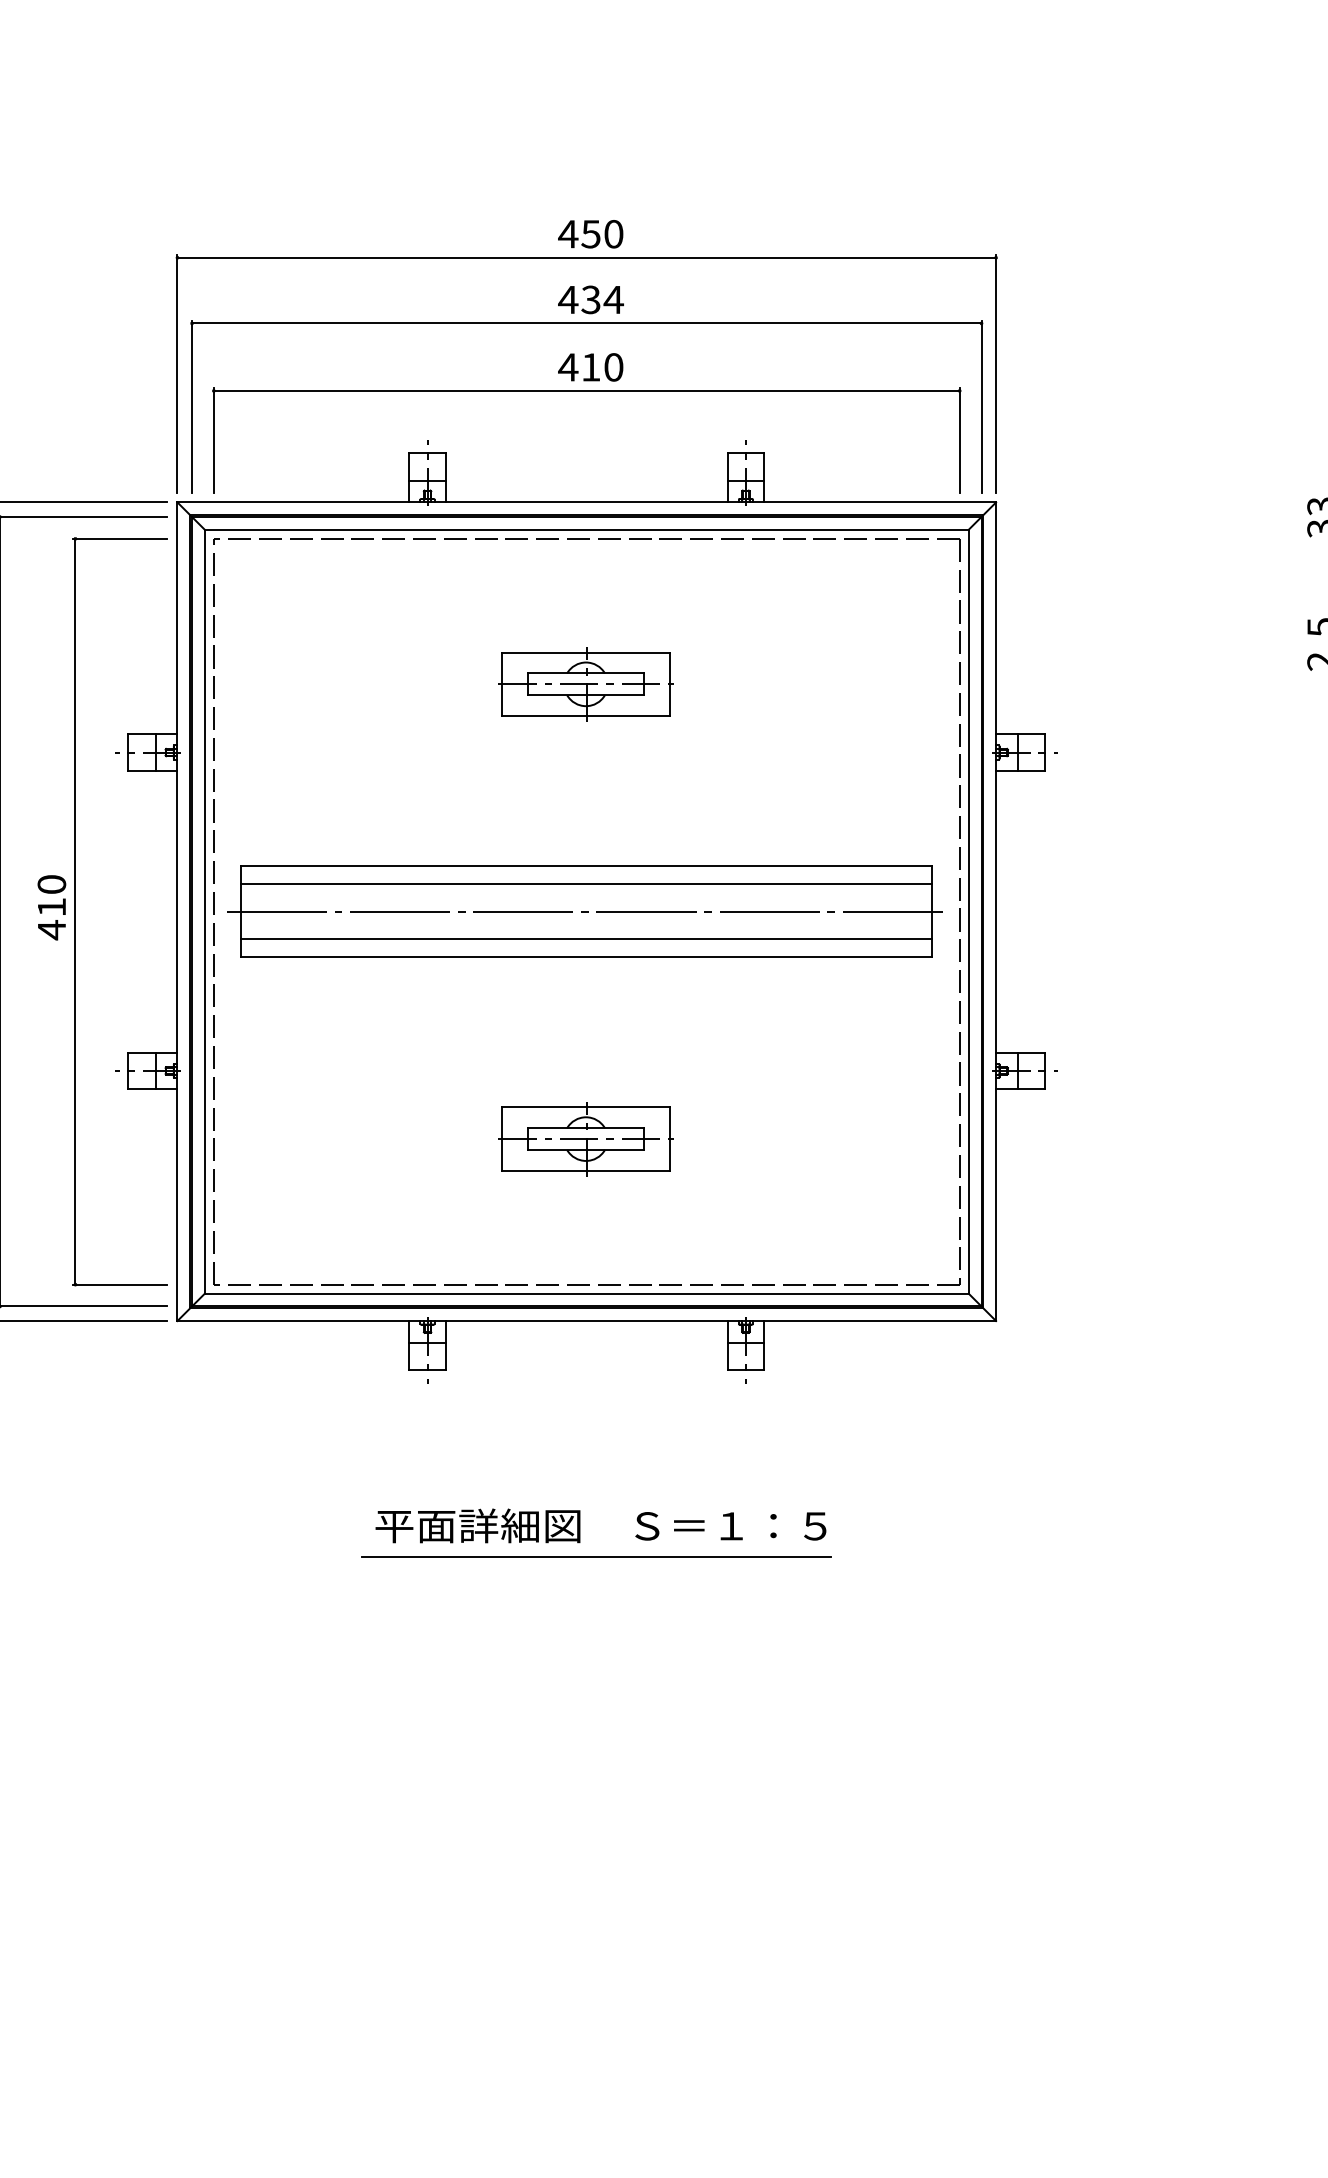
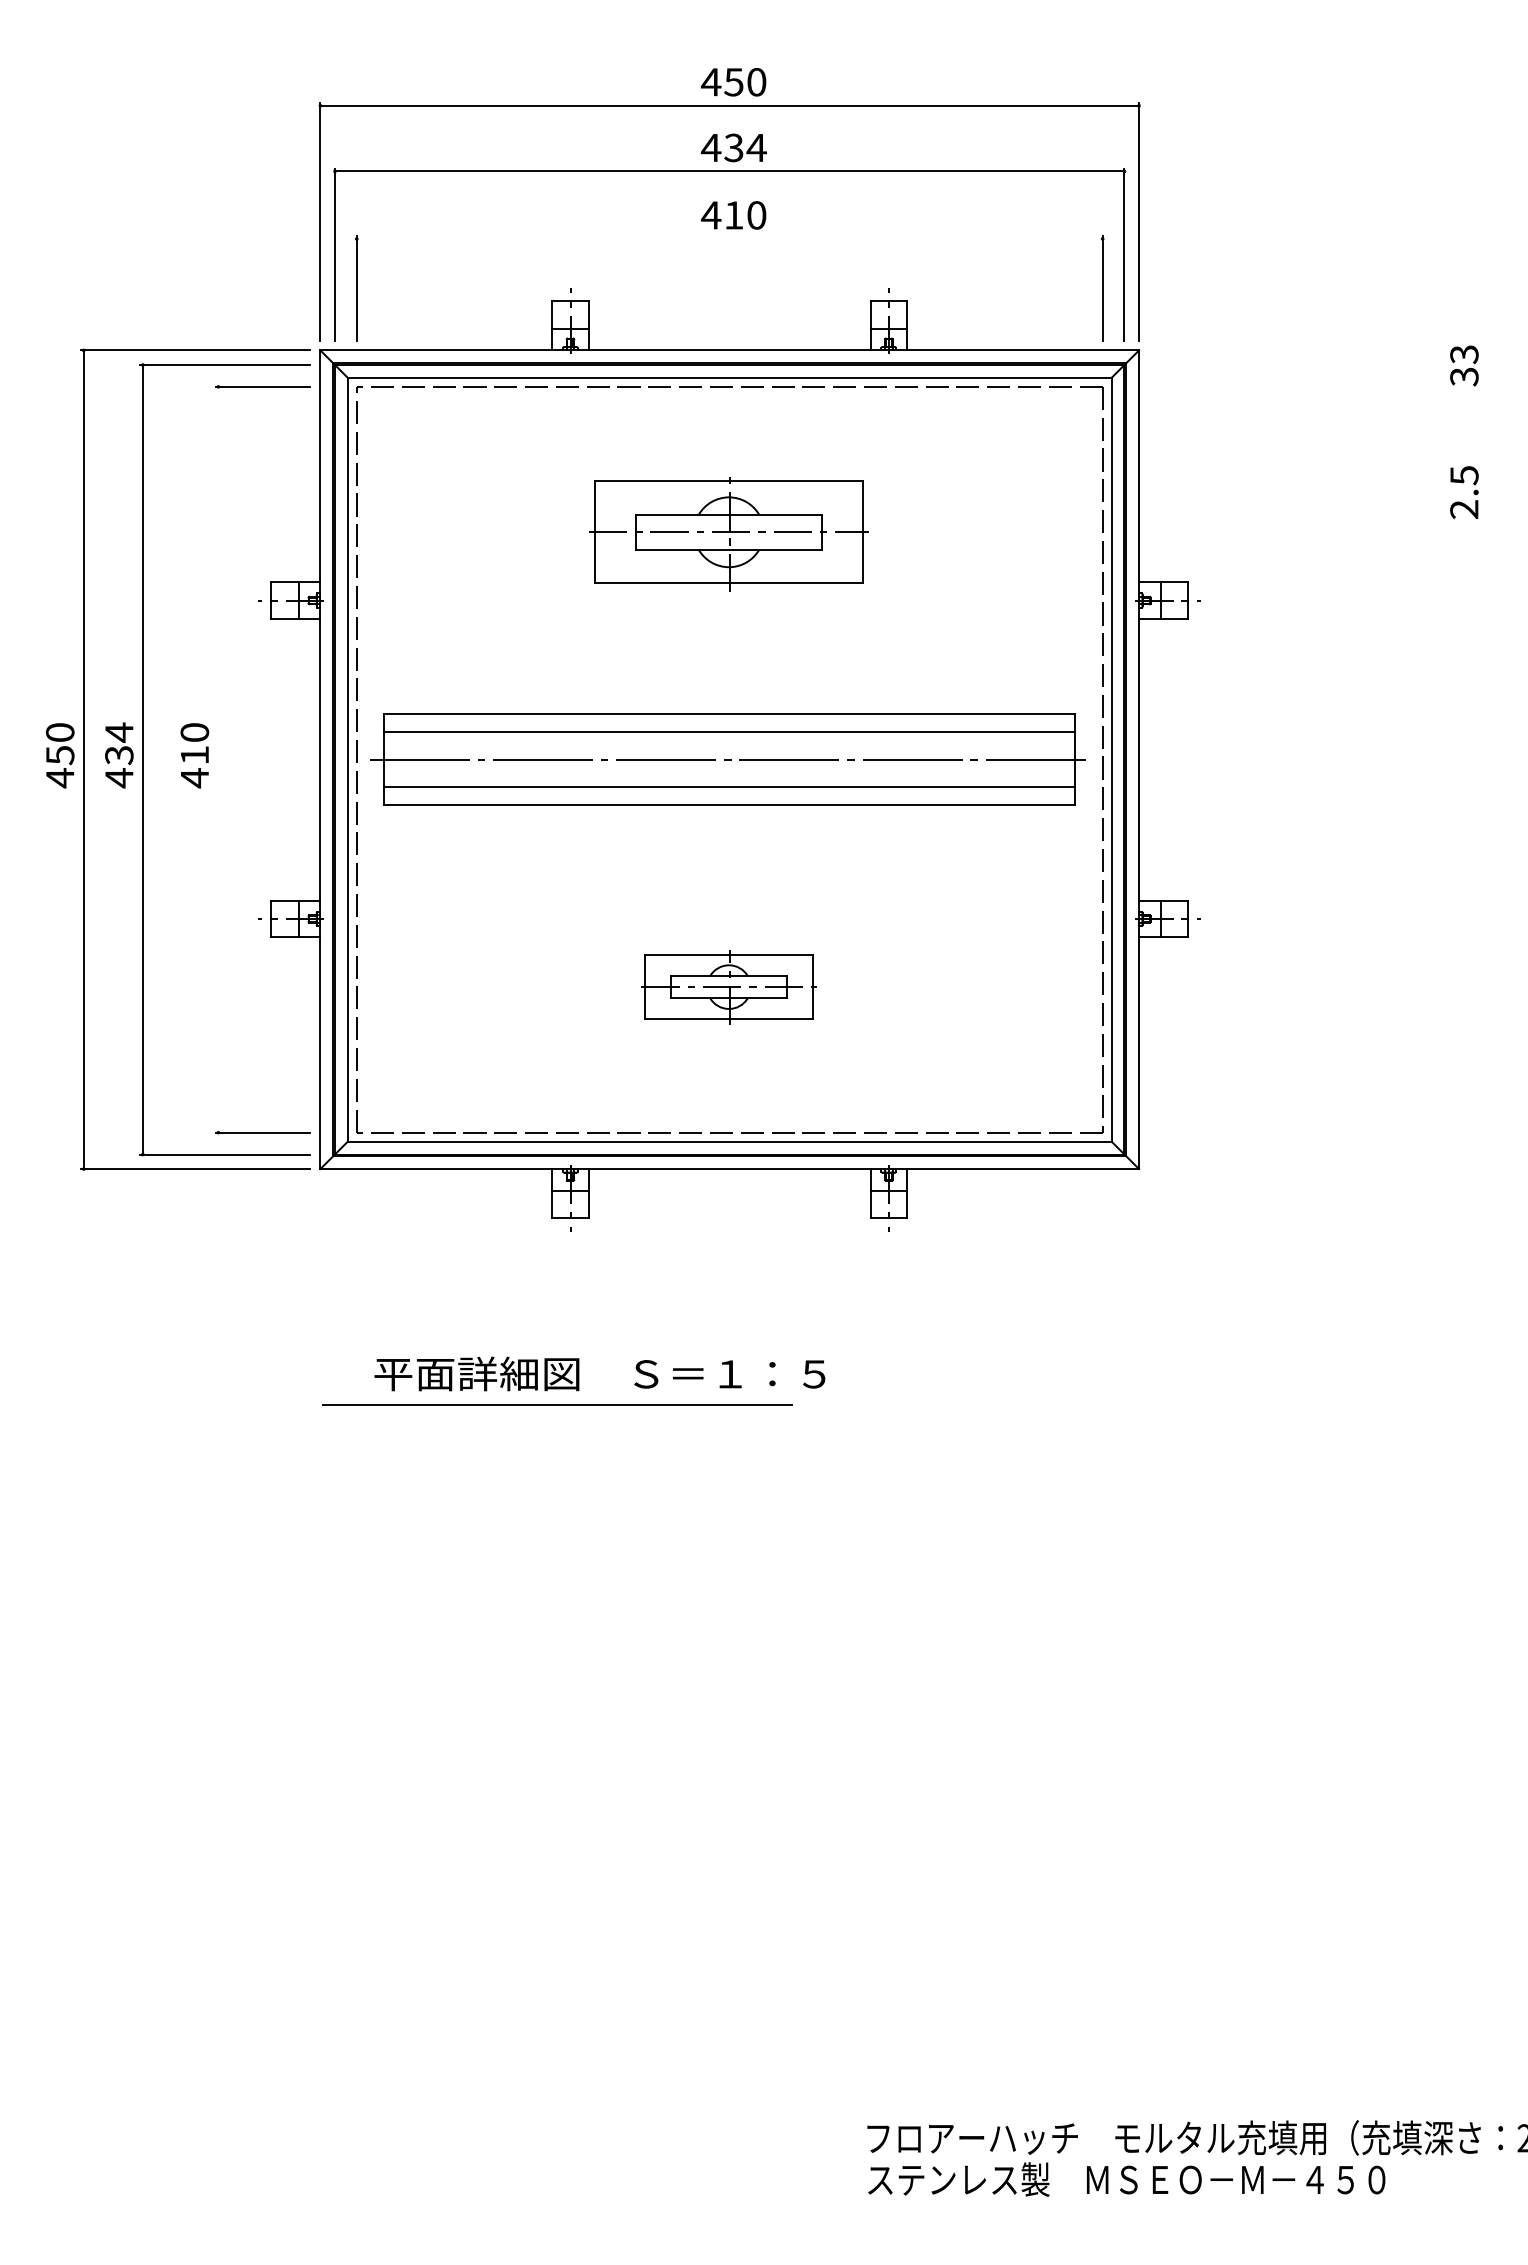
line: (586, 390) -> (729, 238), removed
part: (585, 684) -> (728, 532), size x1.6
line: (75, 911) -> (218, 759), removed
text: (600, 1525) -> (599, 1373), moved
line: (596, 1556) -> (557, 1404), moved

